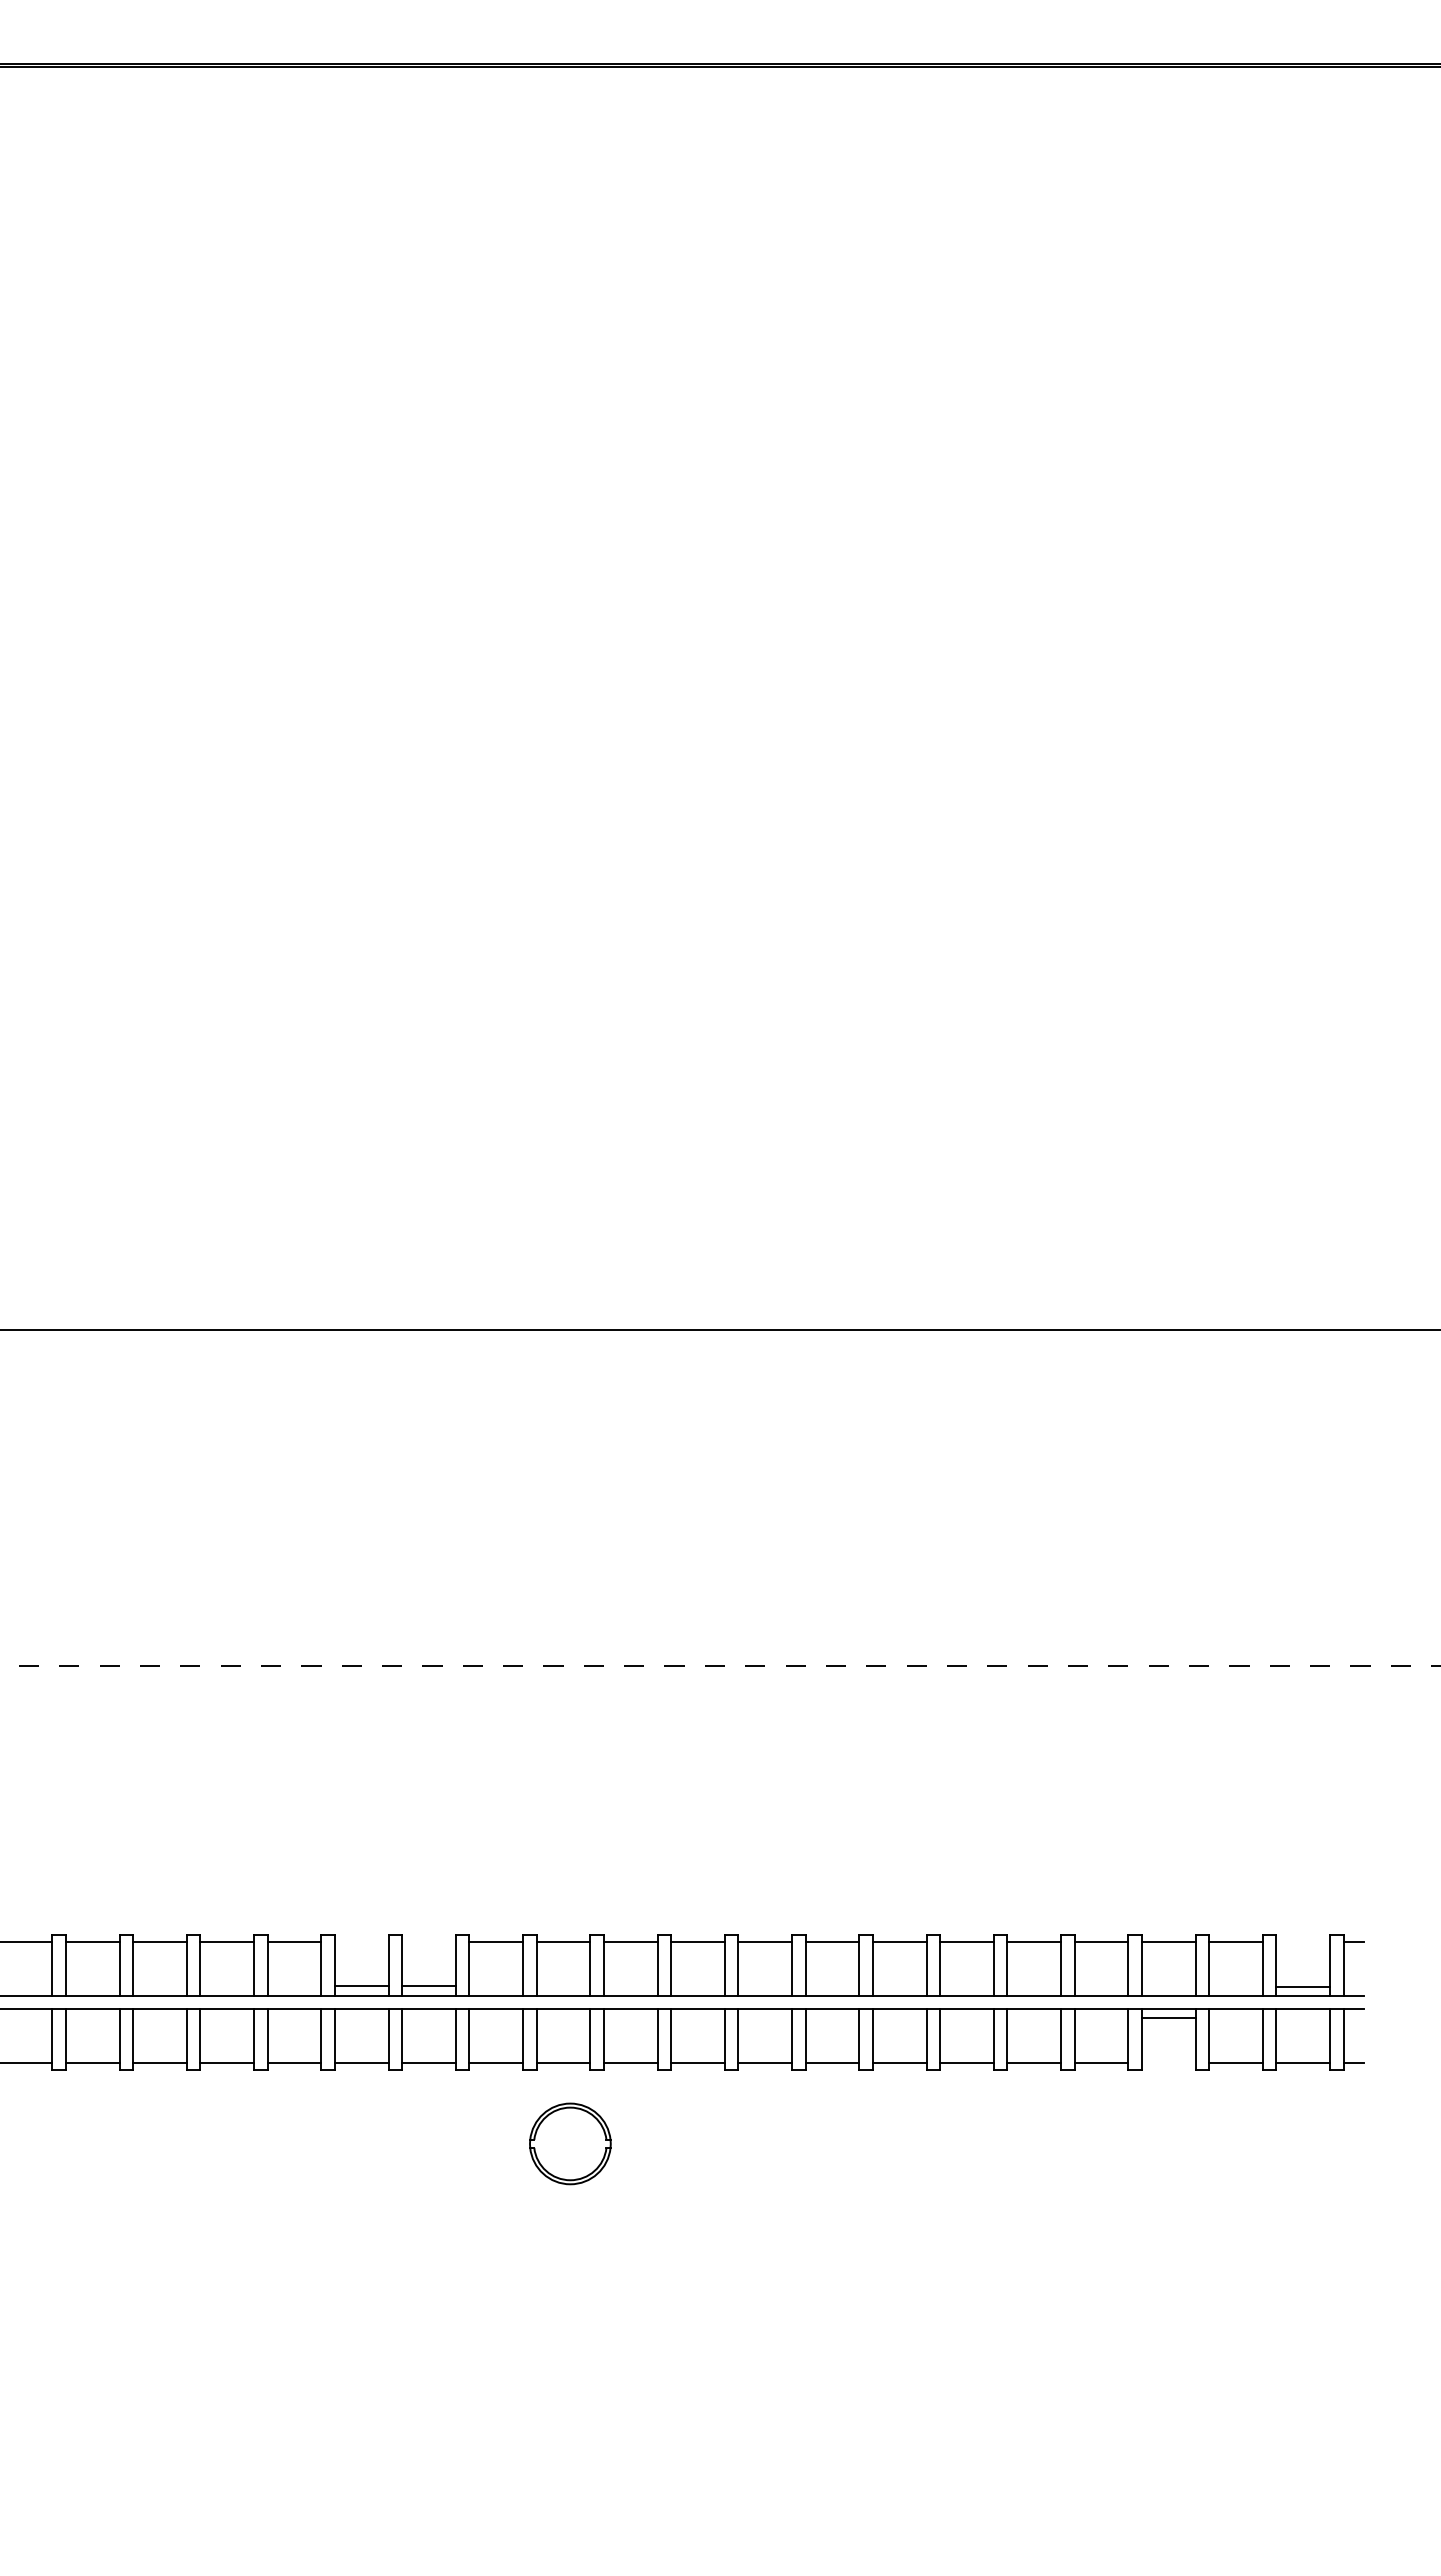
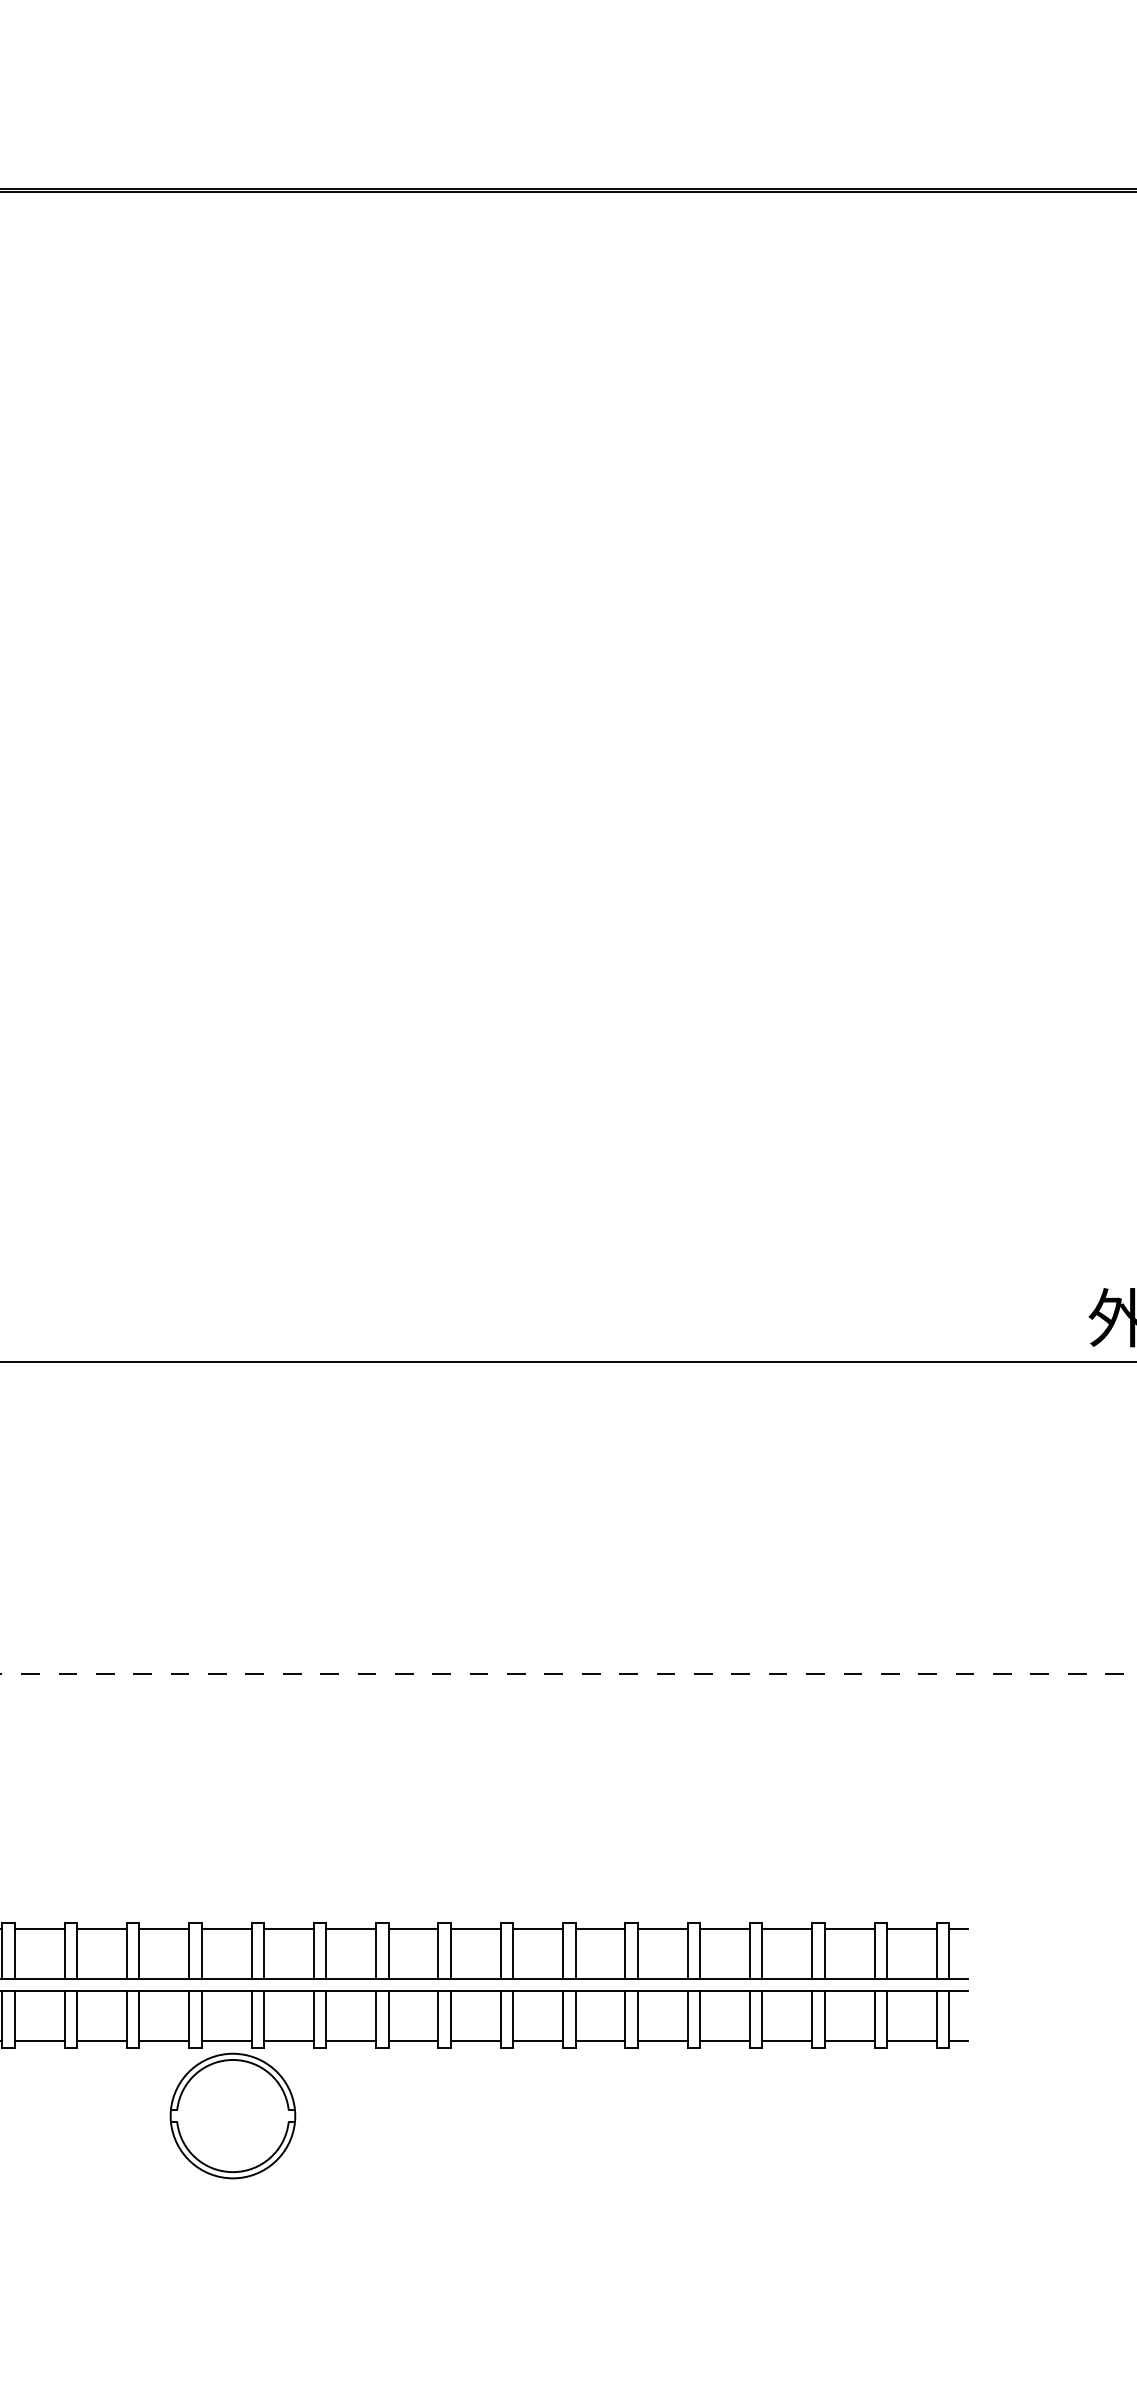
line: (361, 1986) -> (39, 1929), moved
line: (428, 1986) -> (101, 1929), moved
line: (1303, 1987) -> (912, 1929), moved
line: (1168, 2018) -> (787, 2041), moved
part: (570, 2143) -> (233, 2115), size x1.67

